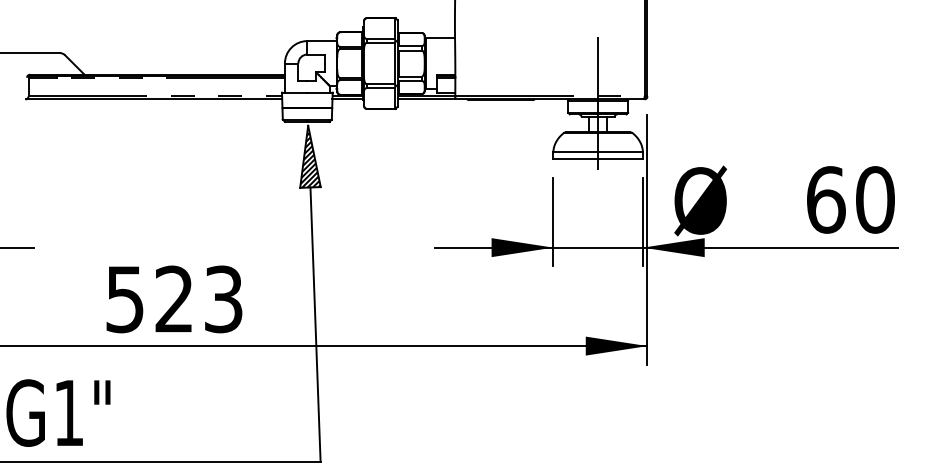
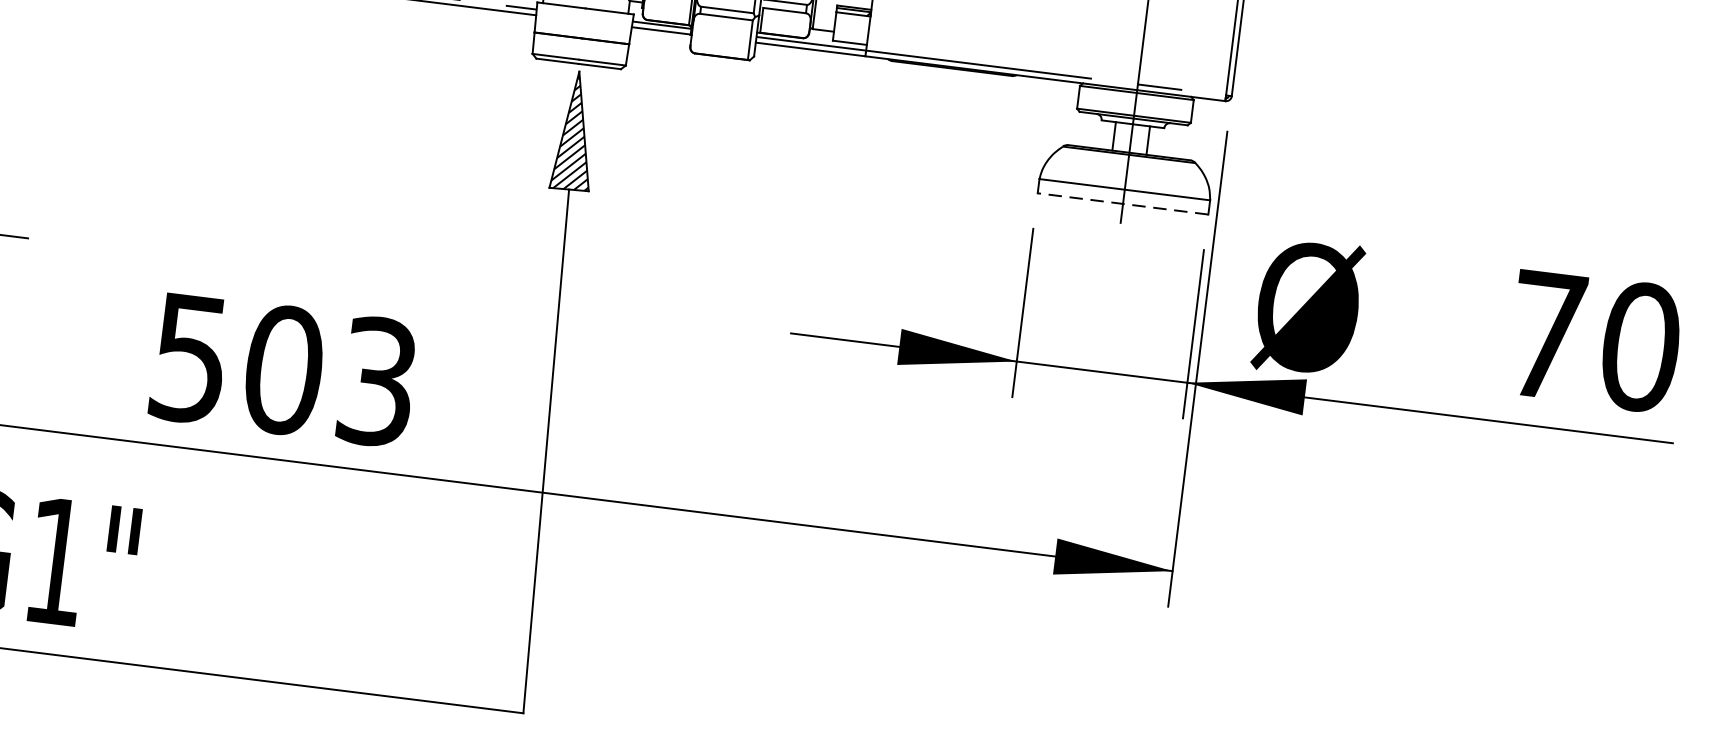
line: (598, 159) -> (1123, 204), solid -> dashed
text: (826, 199) -> (1547, 334), 60 -> 70
text: (174, 299) -> (283, 370), 523 -> 503

